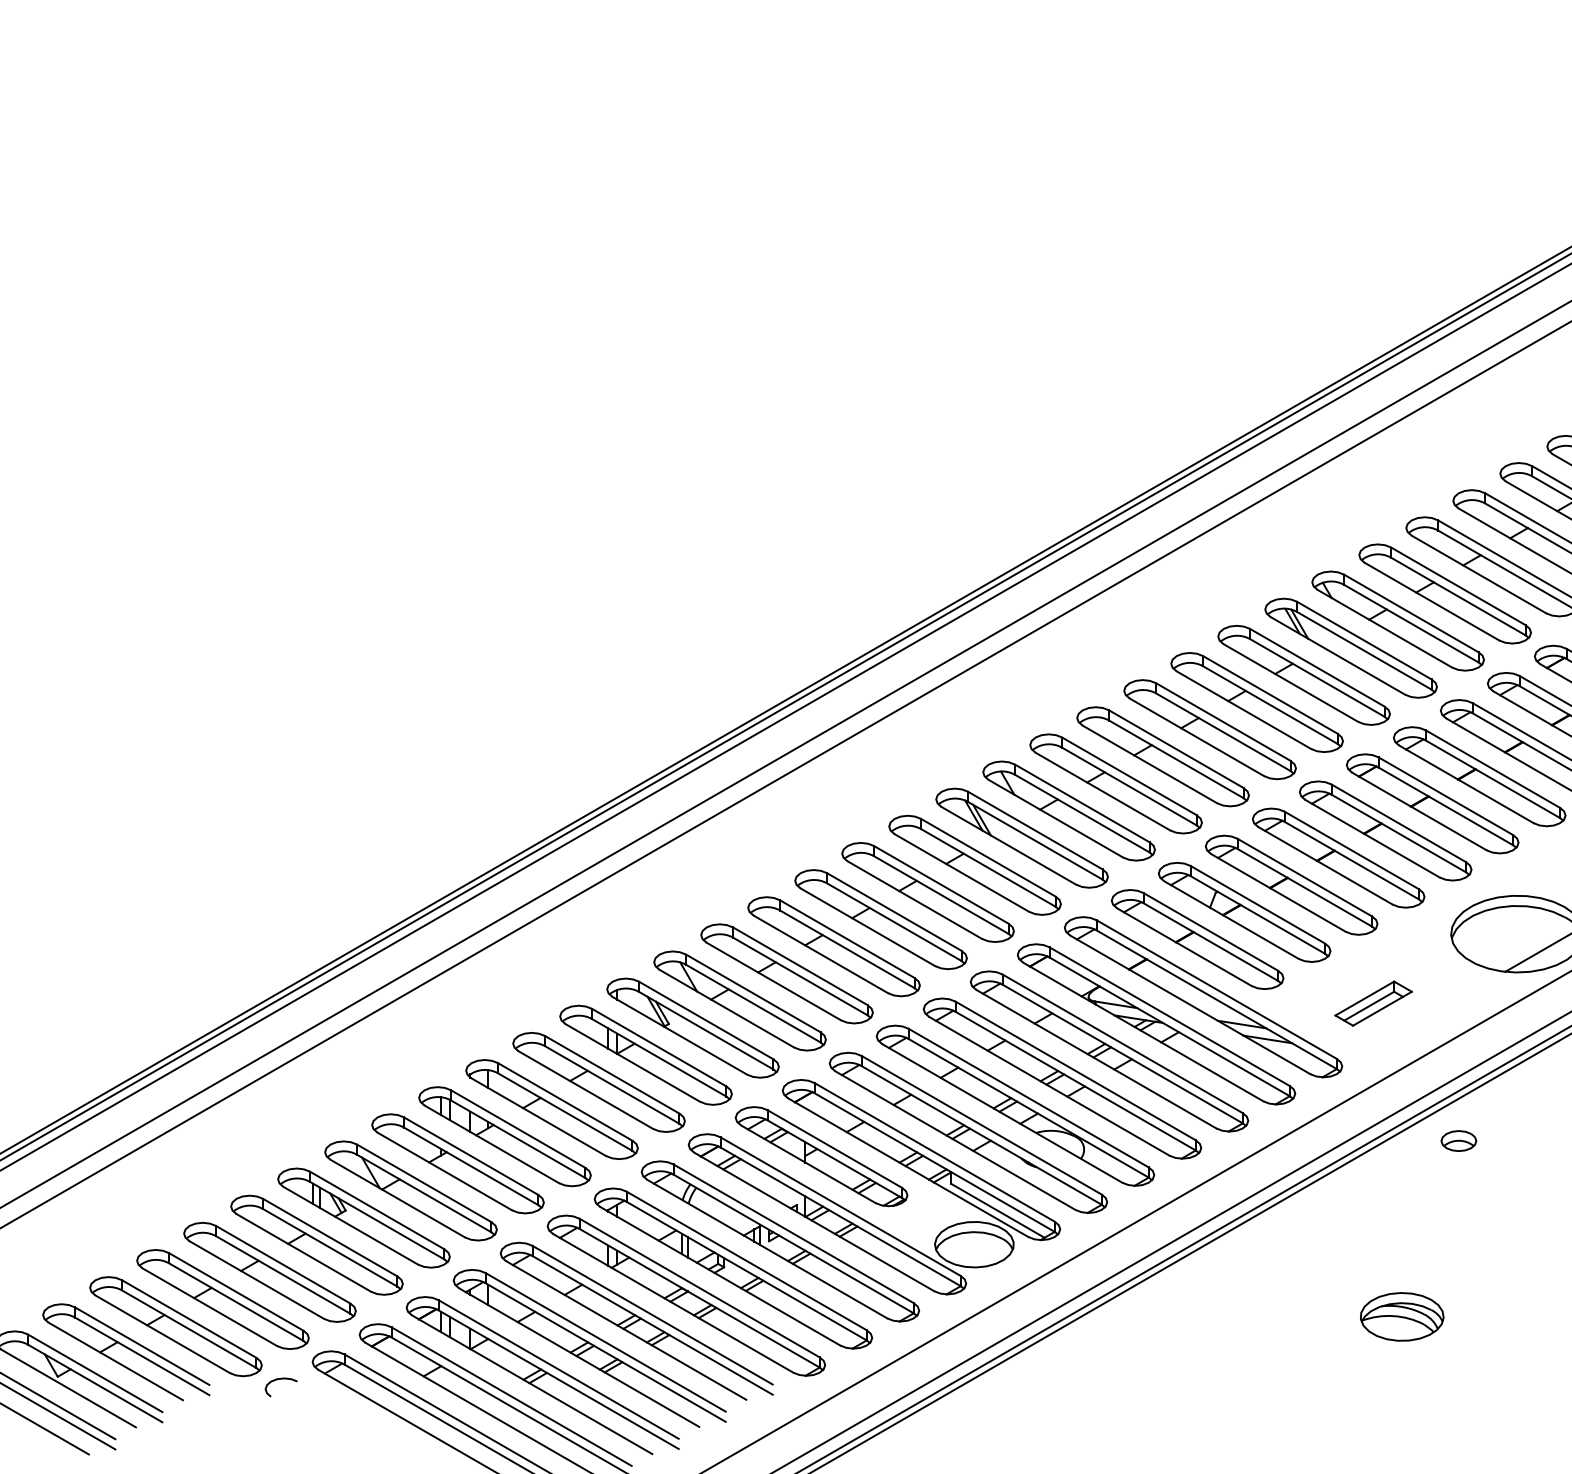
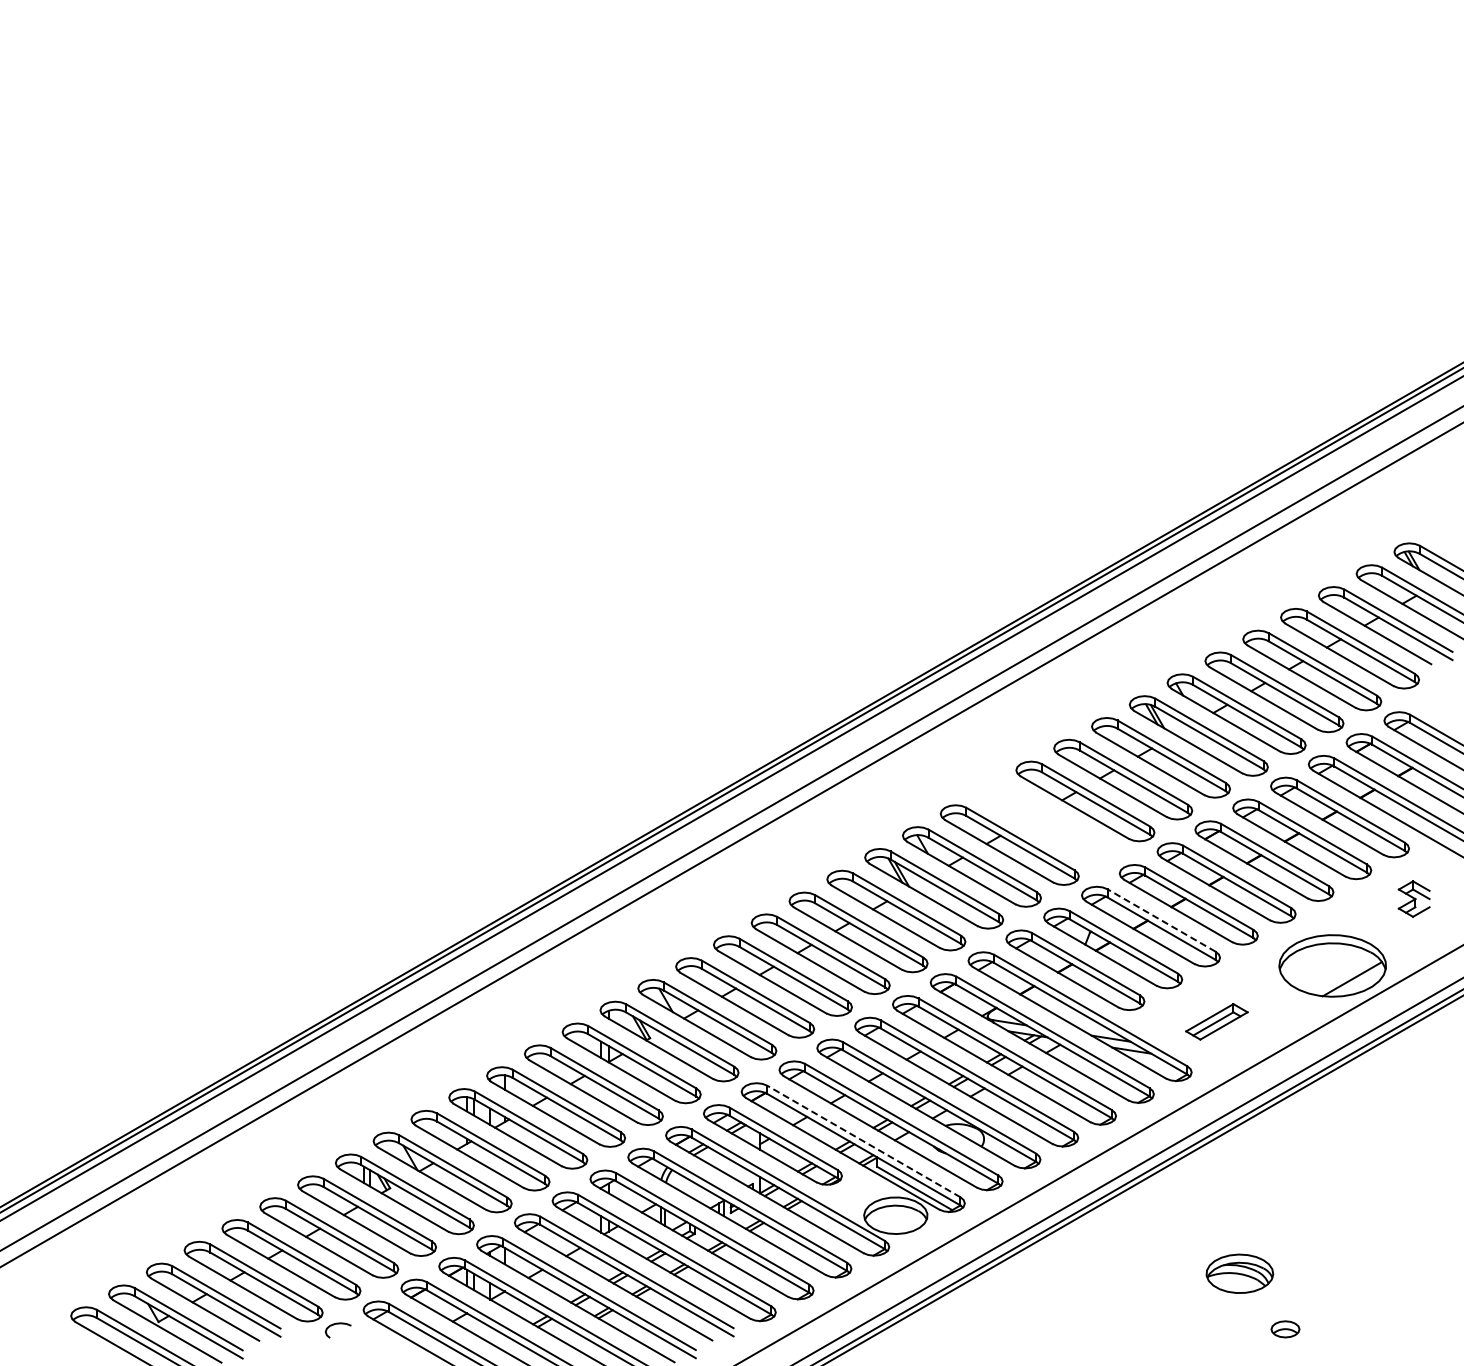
part: (1162, 757) -> (1047, 823), removed
line: (1304, 877) -> (1161, 920), solid -> dashed
part: (1458, 1141) -> (1285, 1329), moved
line: (934, 1152) -> (863, 1141), solid -> dashed

